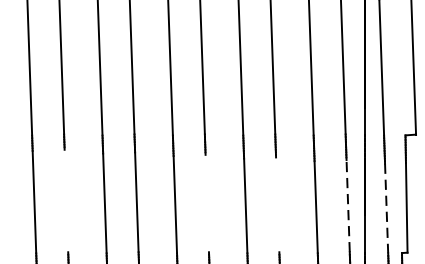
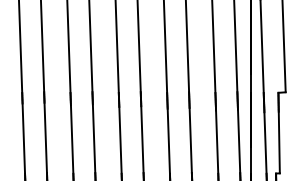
line: (66, 200) -> (45, 137), added
line: (207, 203) -> (142, 139), added
line: (277, 204) -> (190, 140), added
line: (348, 206) -> (239, 141), dashed -> solid
line: (386, 209) -> (265, 143), dashed -> solid

